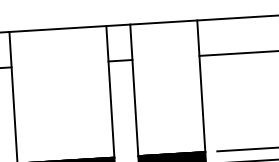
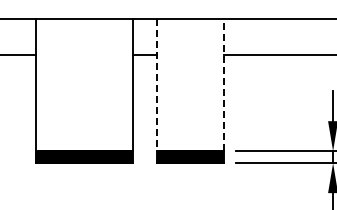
line: (201, 86) -> (223, 85), solid -> dashed
line: (134, 90) -> (156, 85), solid -> dashed

